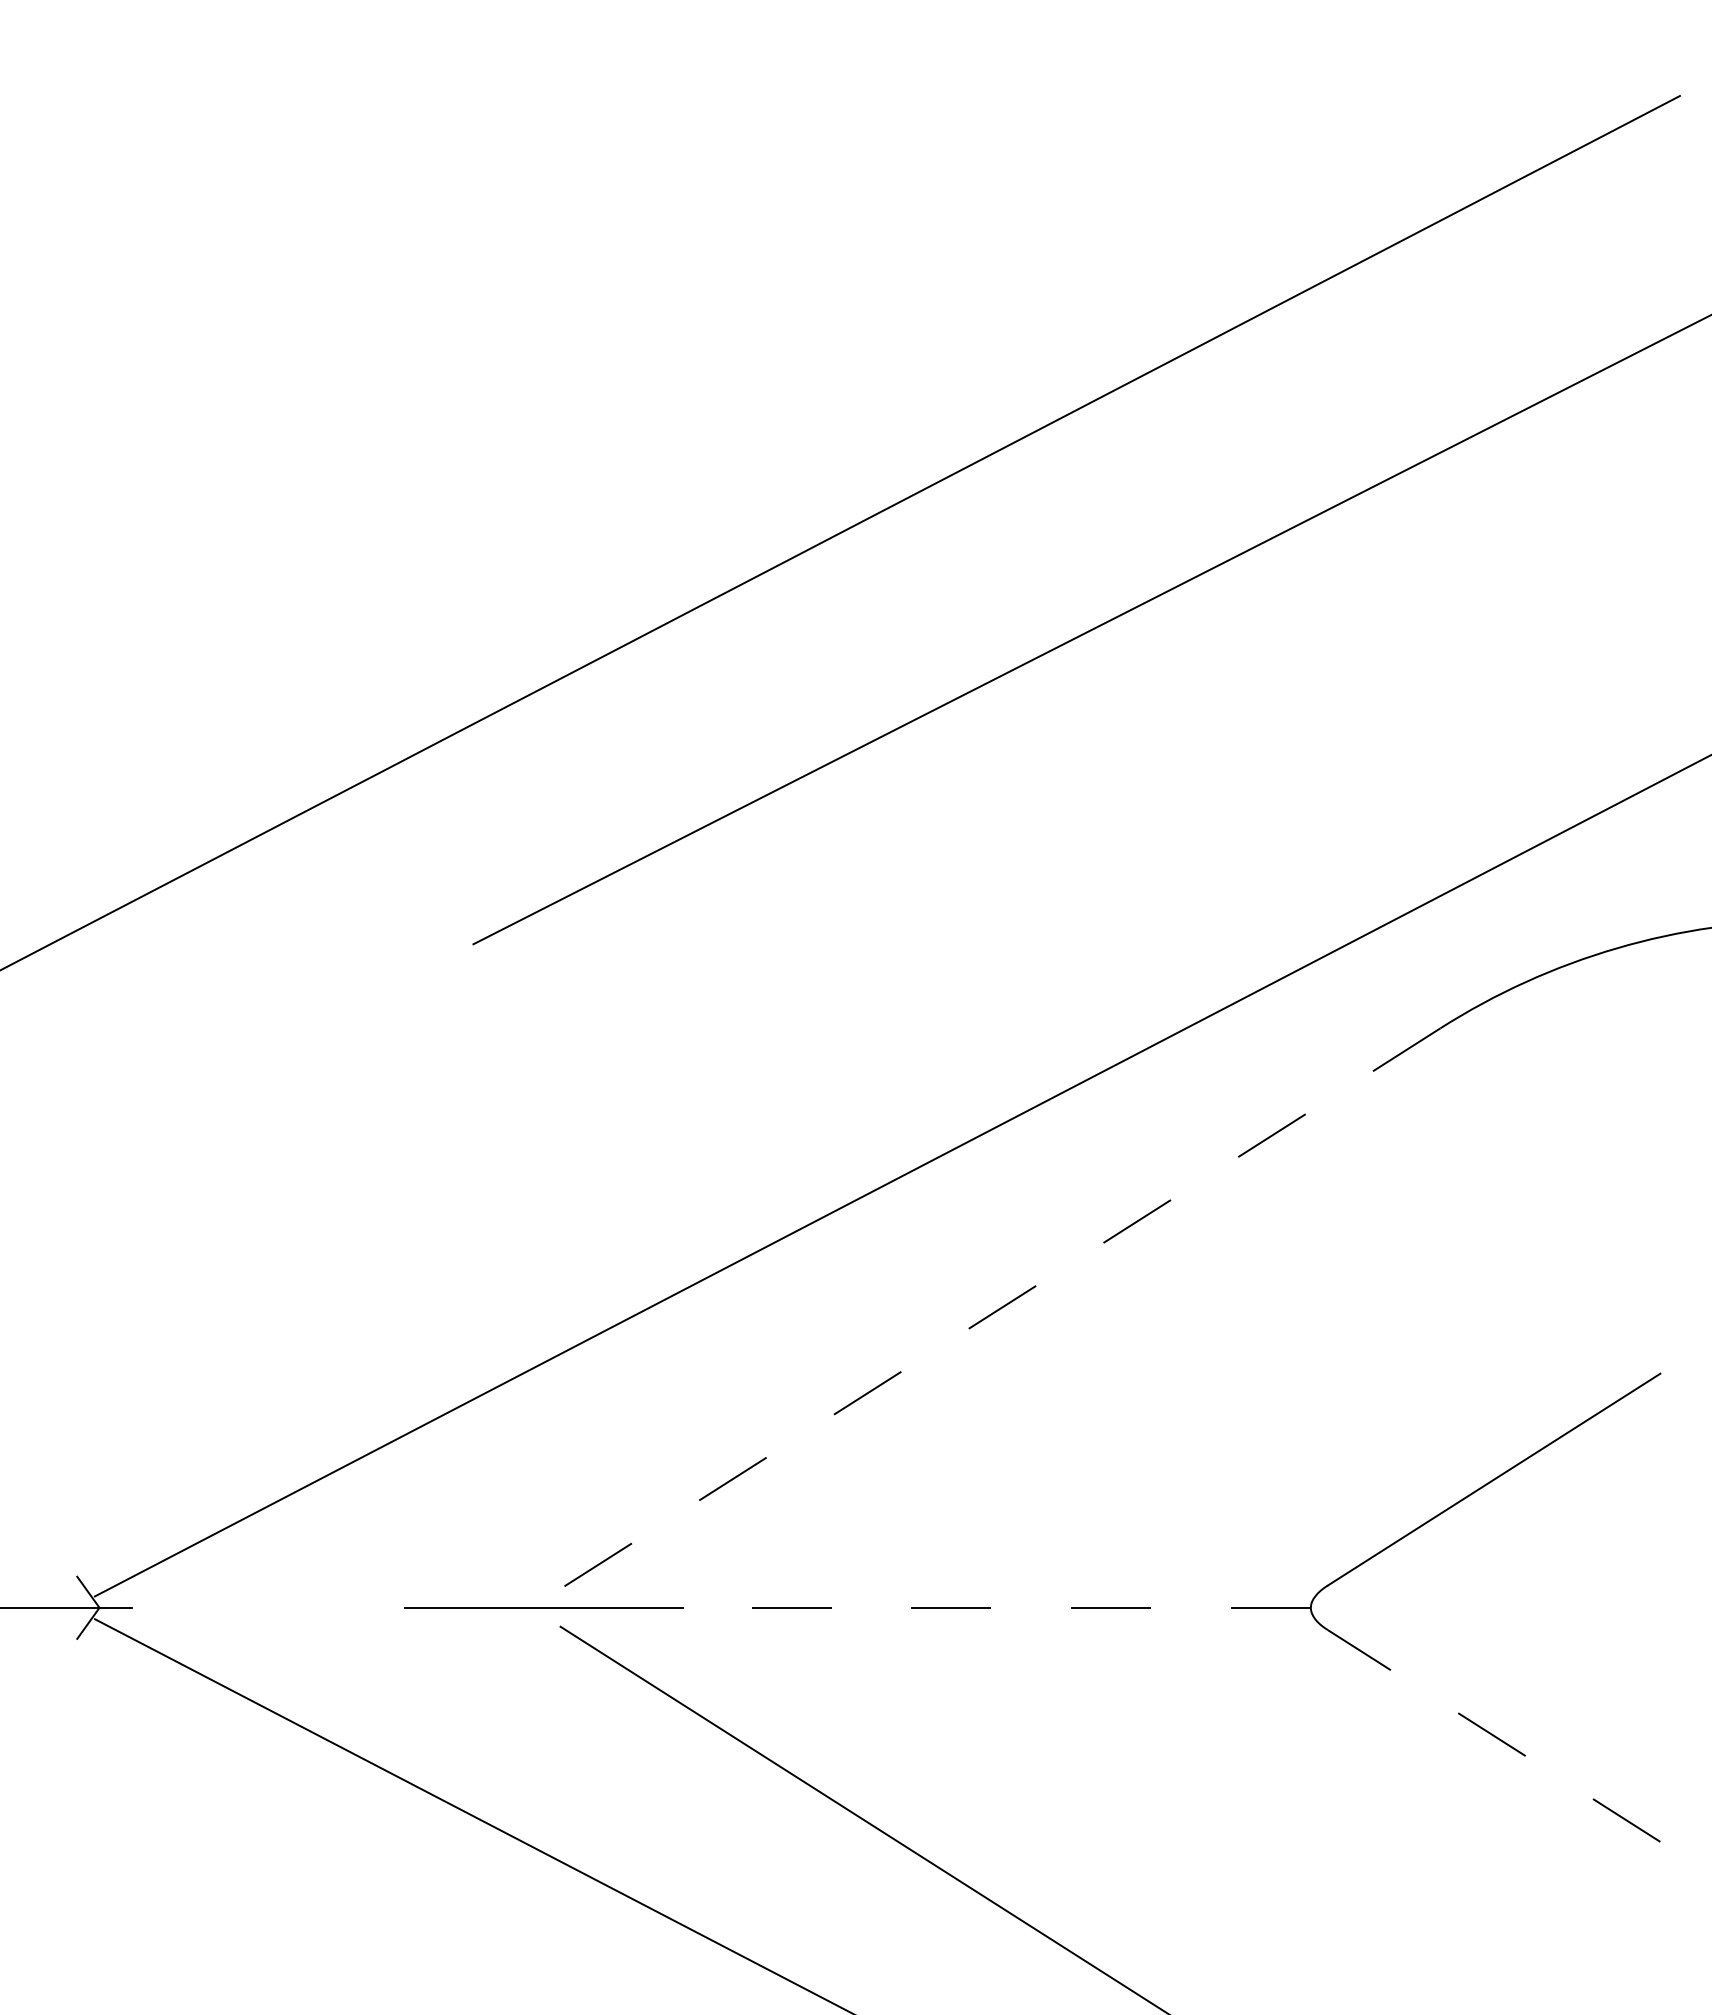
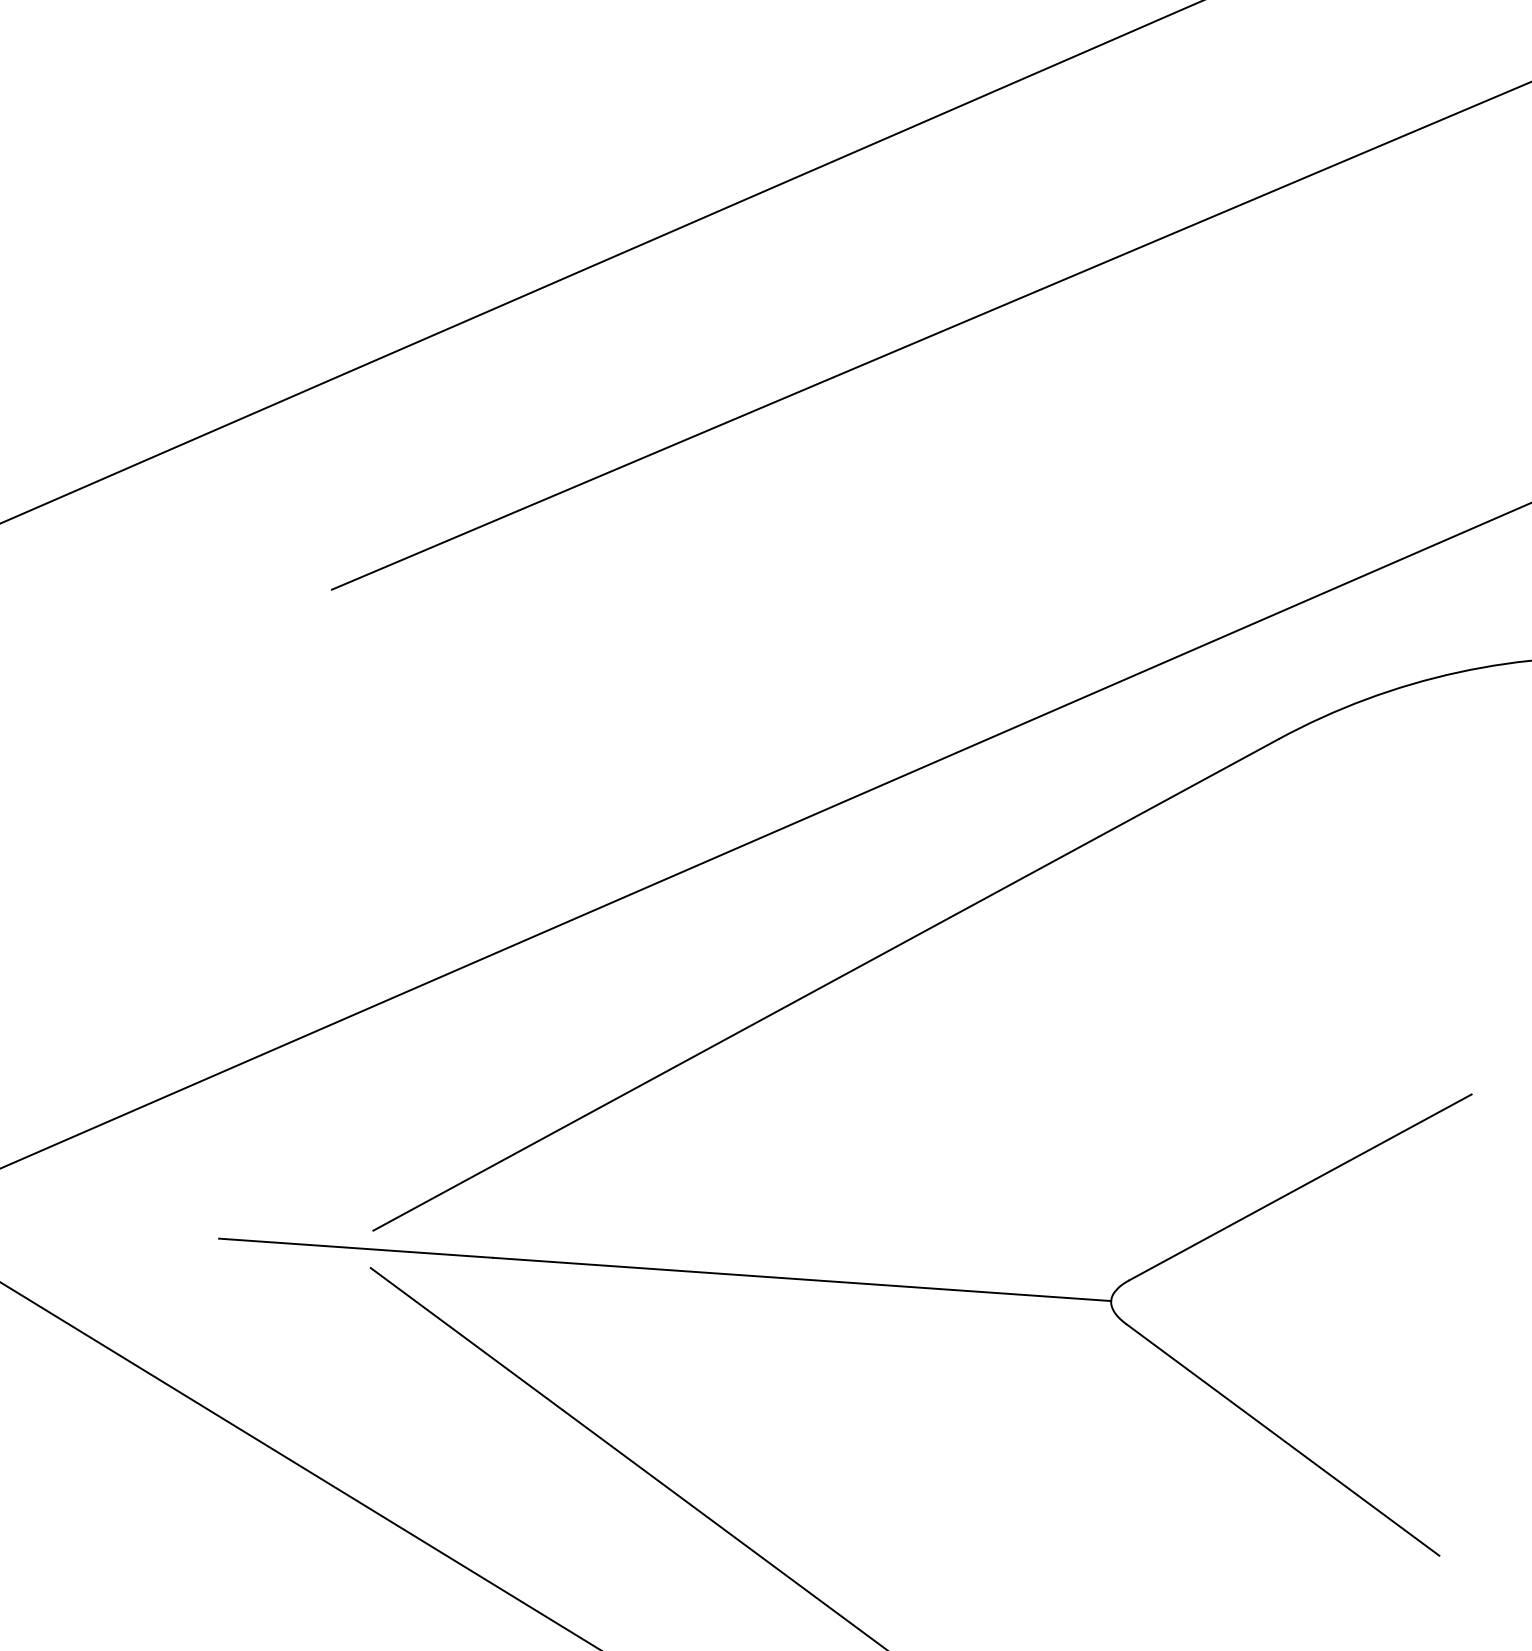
line: (1000, 1308) -> (826, 984), dashed -> solid
line: (997, 1607) -> (802, 1279), dashed -> solid
line: (1493, 1735) -> (1282, 1439), dashed -> solid

